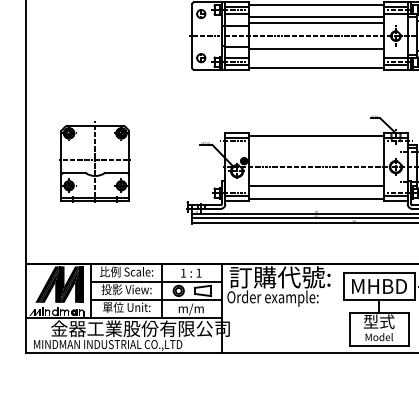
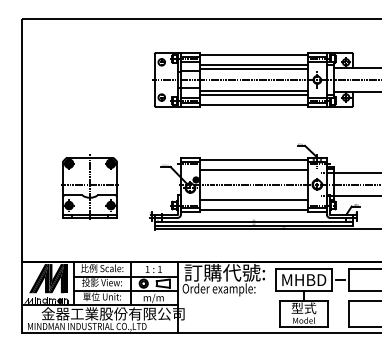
line: (316, 55) -> (253, 95), added
line: (316, 148) -> (253, 169), added
part: (94, 161) -> (89, 186), moved

